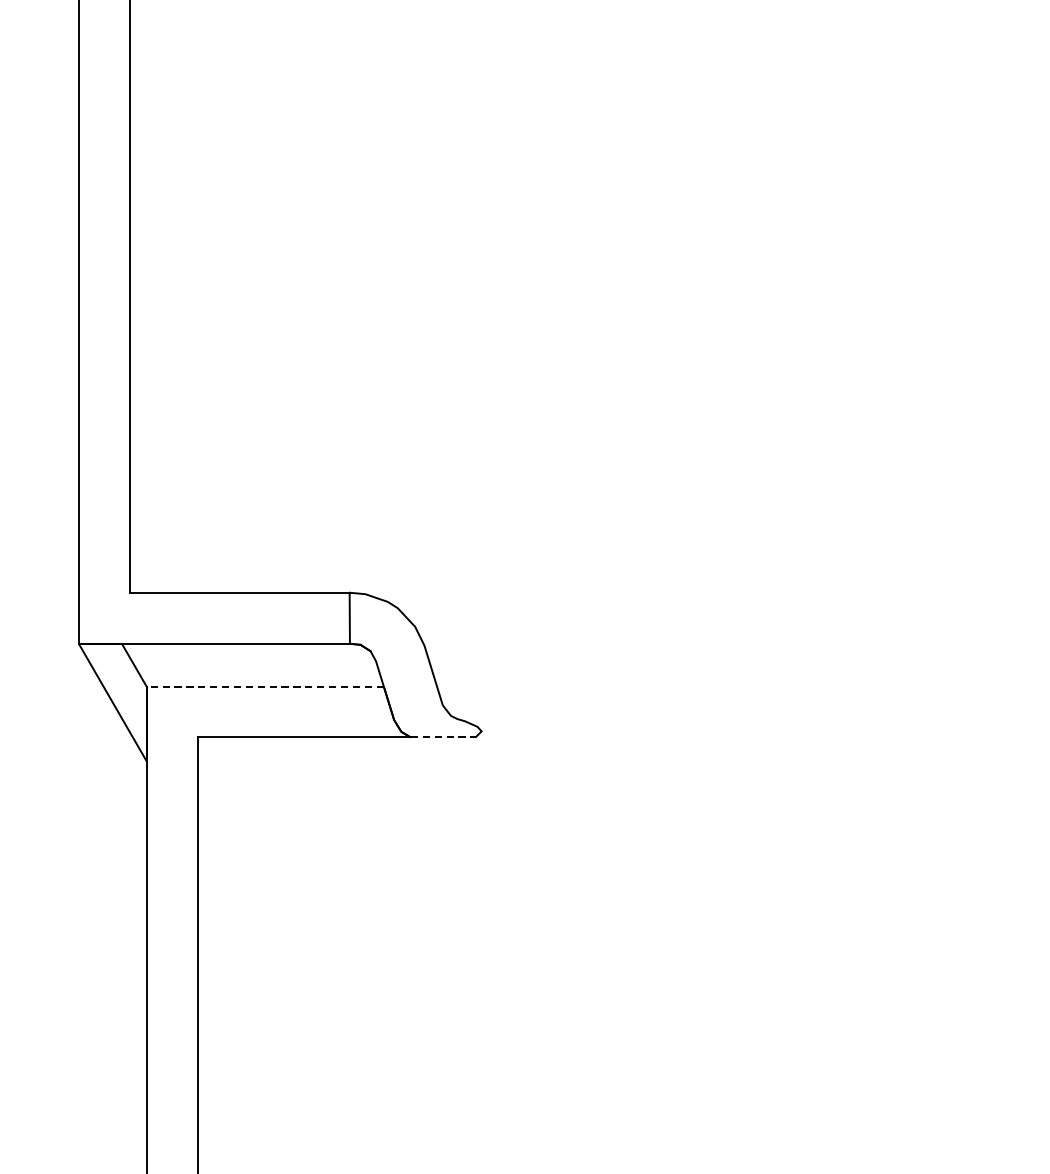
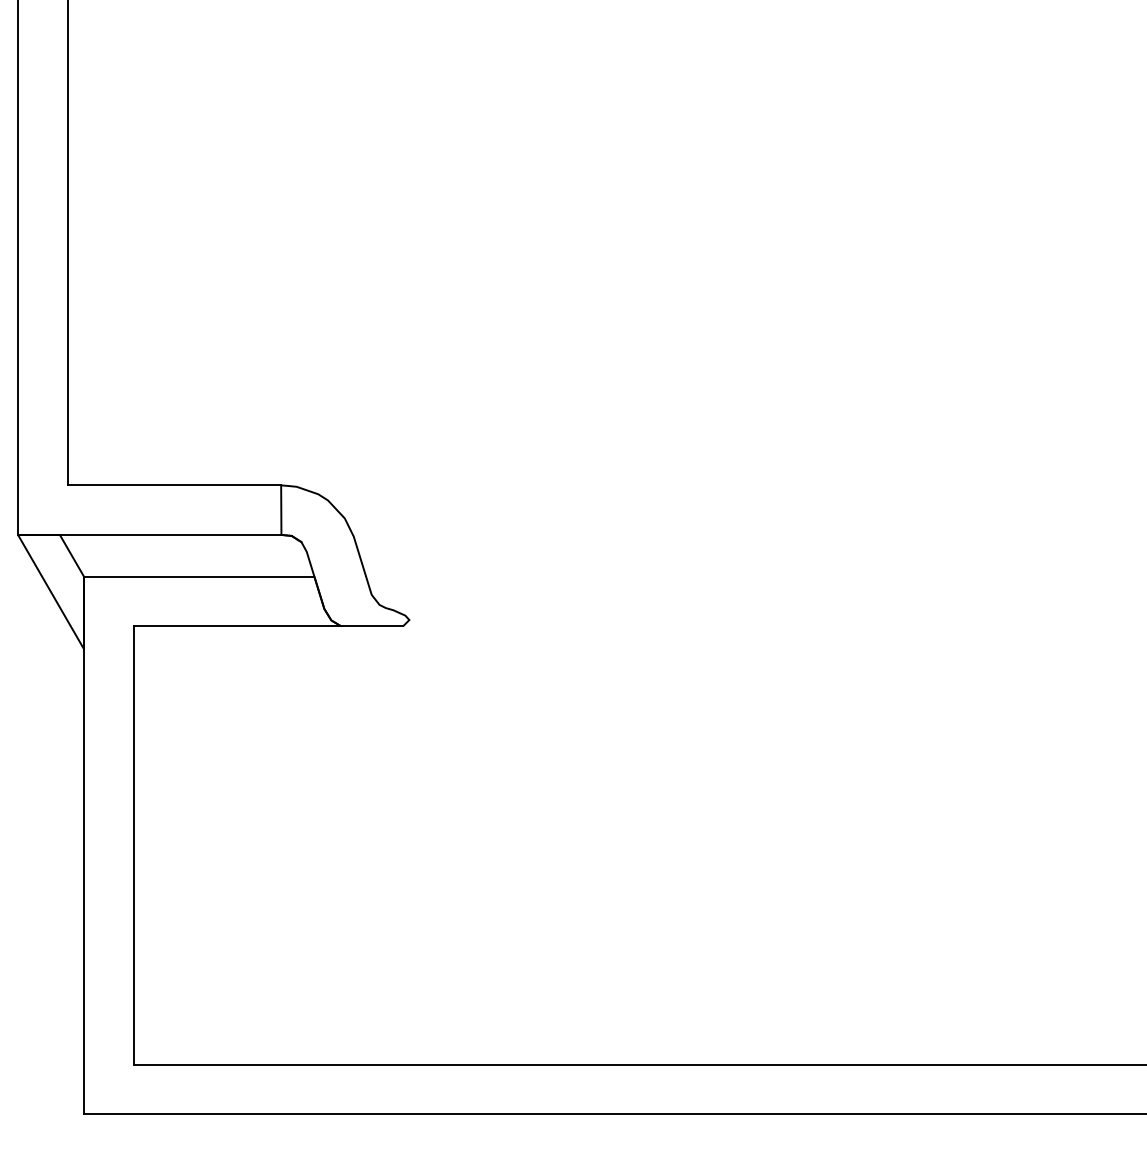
line: (264, 686) -> (198, 576), dashed -> solid
line: (443, 737) -> (372, 625), dashed -> solid

